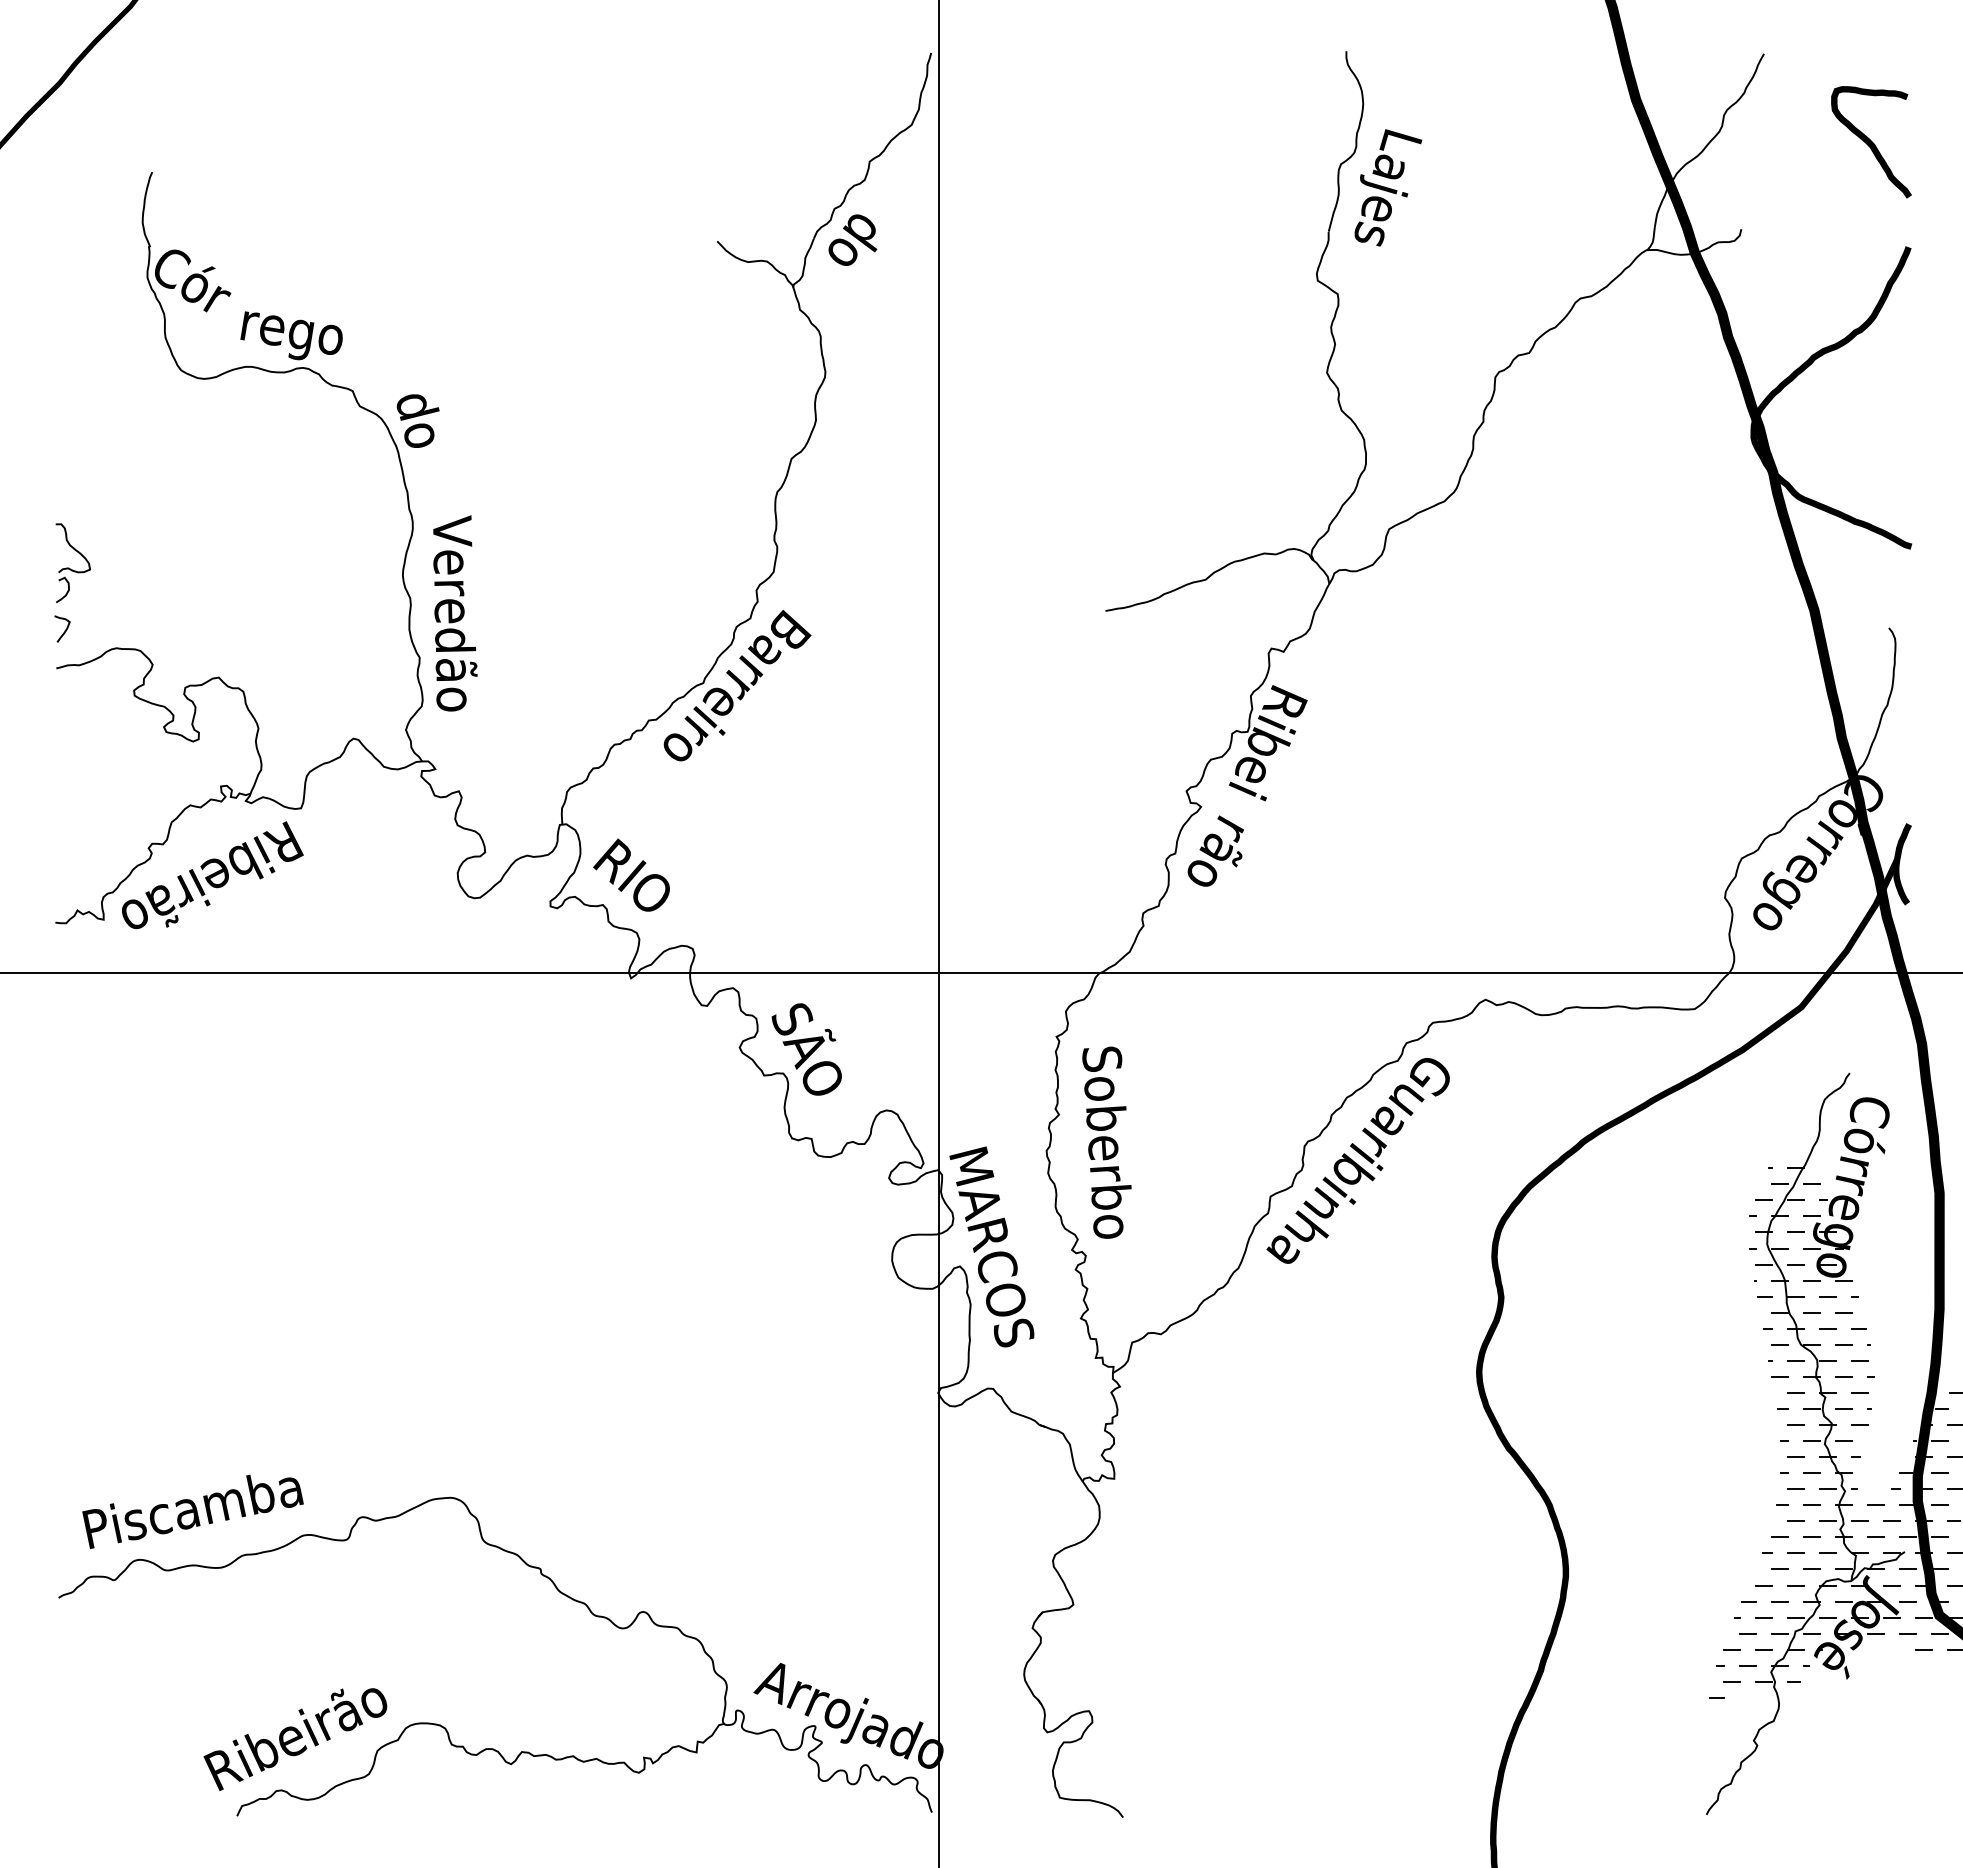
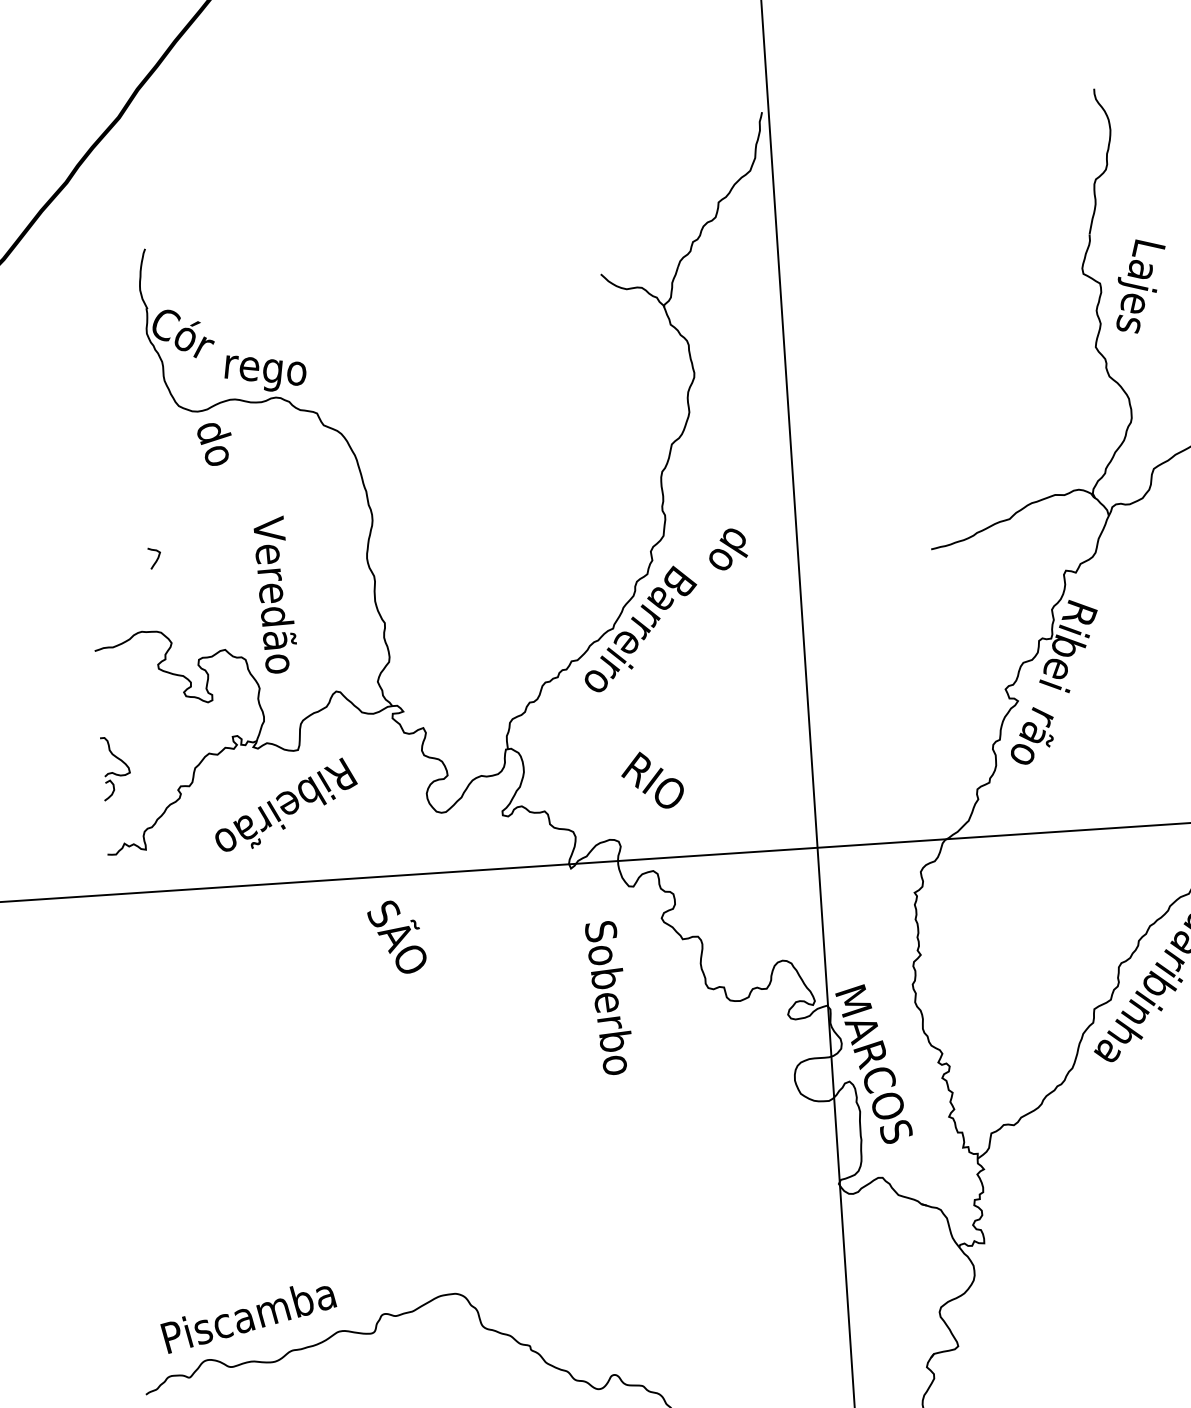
text: (1388, 187) -> (1141, 285), moved
text: (852, 239) -> (727, 548), moved
text: (417, 420) -> (214, 443), moved
part: (72, 563) -> (115, 768), moved
text: (455, 613) -> (275, 594), moved
curve: (64, 630) -> (156, 559), moved
text: (631, 874) -> (652, 779), moved
text: (212, 875) -> (285, 804), moved
text: (806, 1049) -> (396, 937), moved
text: (1106, 1142) -> (608, 997), moved

